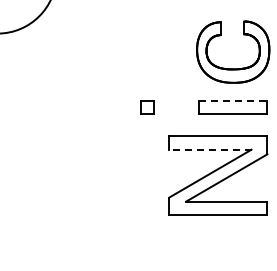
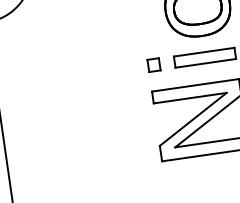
line: (233, 101) -> (204, 52), dashed -> solid
part: (147, 107) -> (153, 65), moved
line: (209, 149) -> (189, 98), dashed -> solid

